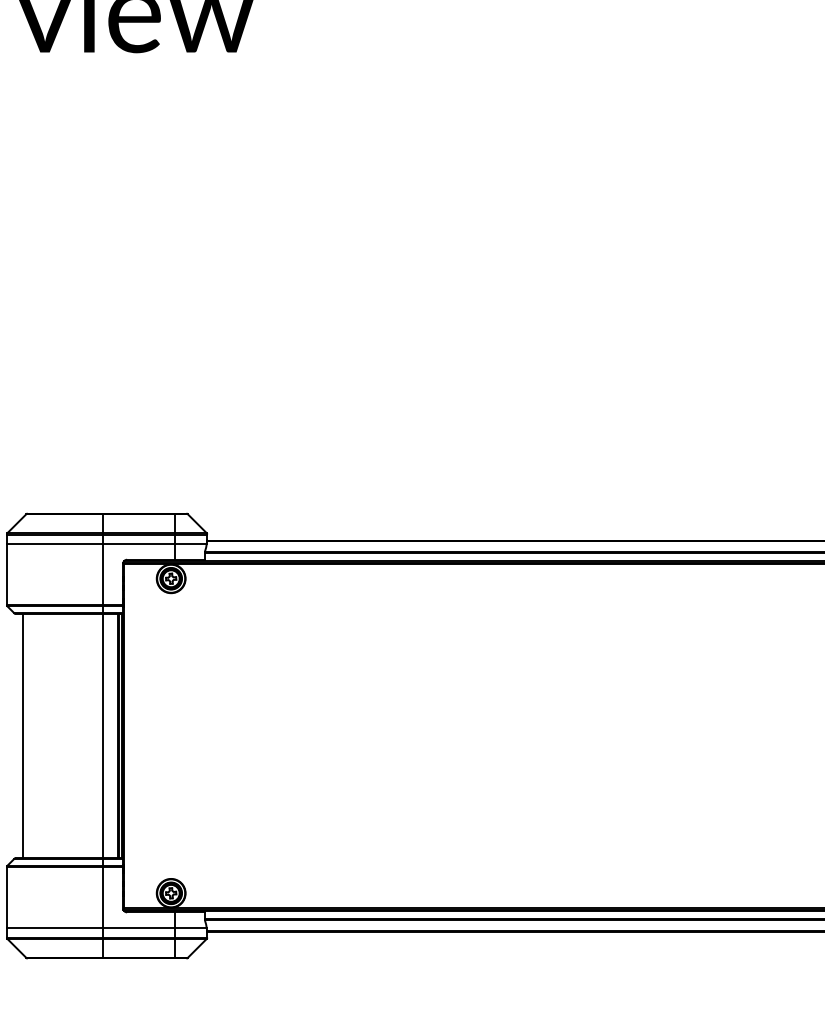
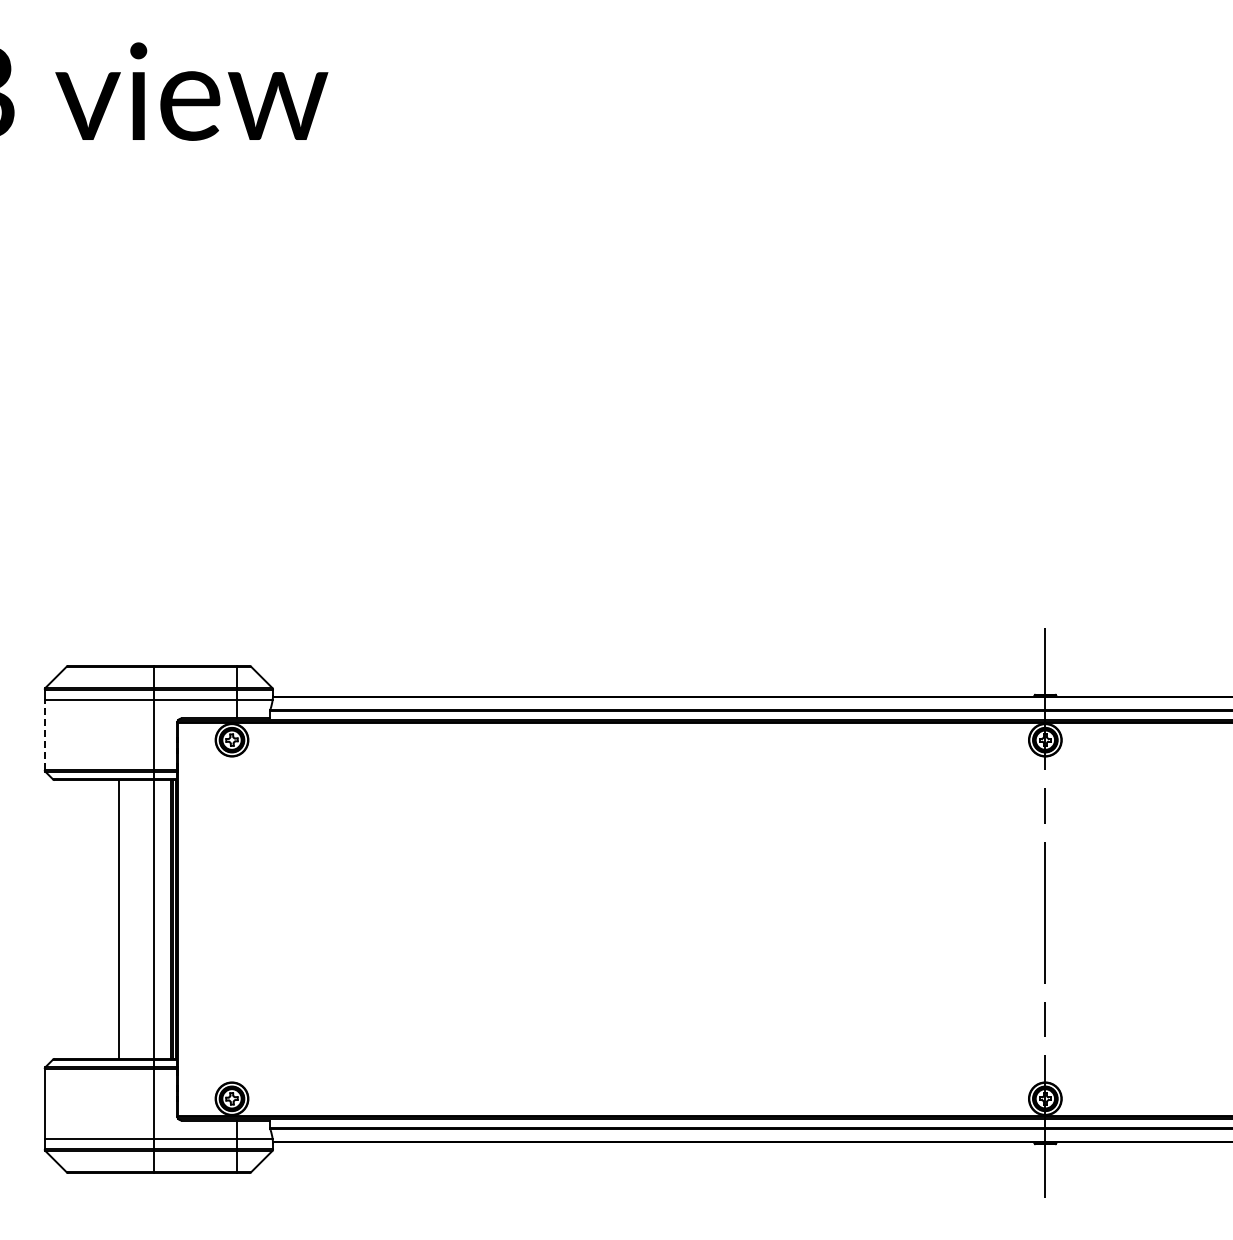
line: (6, 574) -> (44, 735), solid -> dashed
line: (22, 736) -> (118, 919), moved

